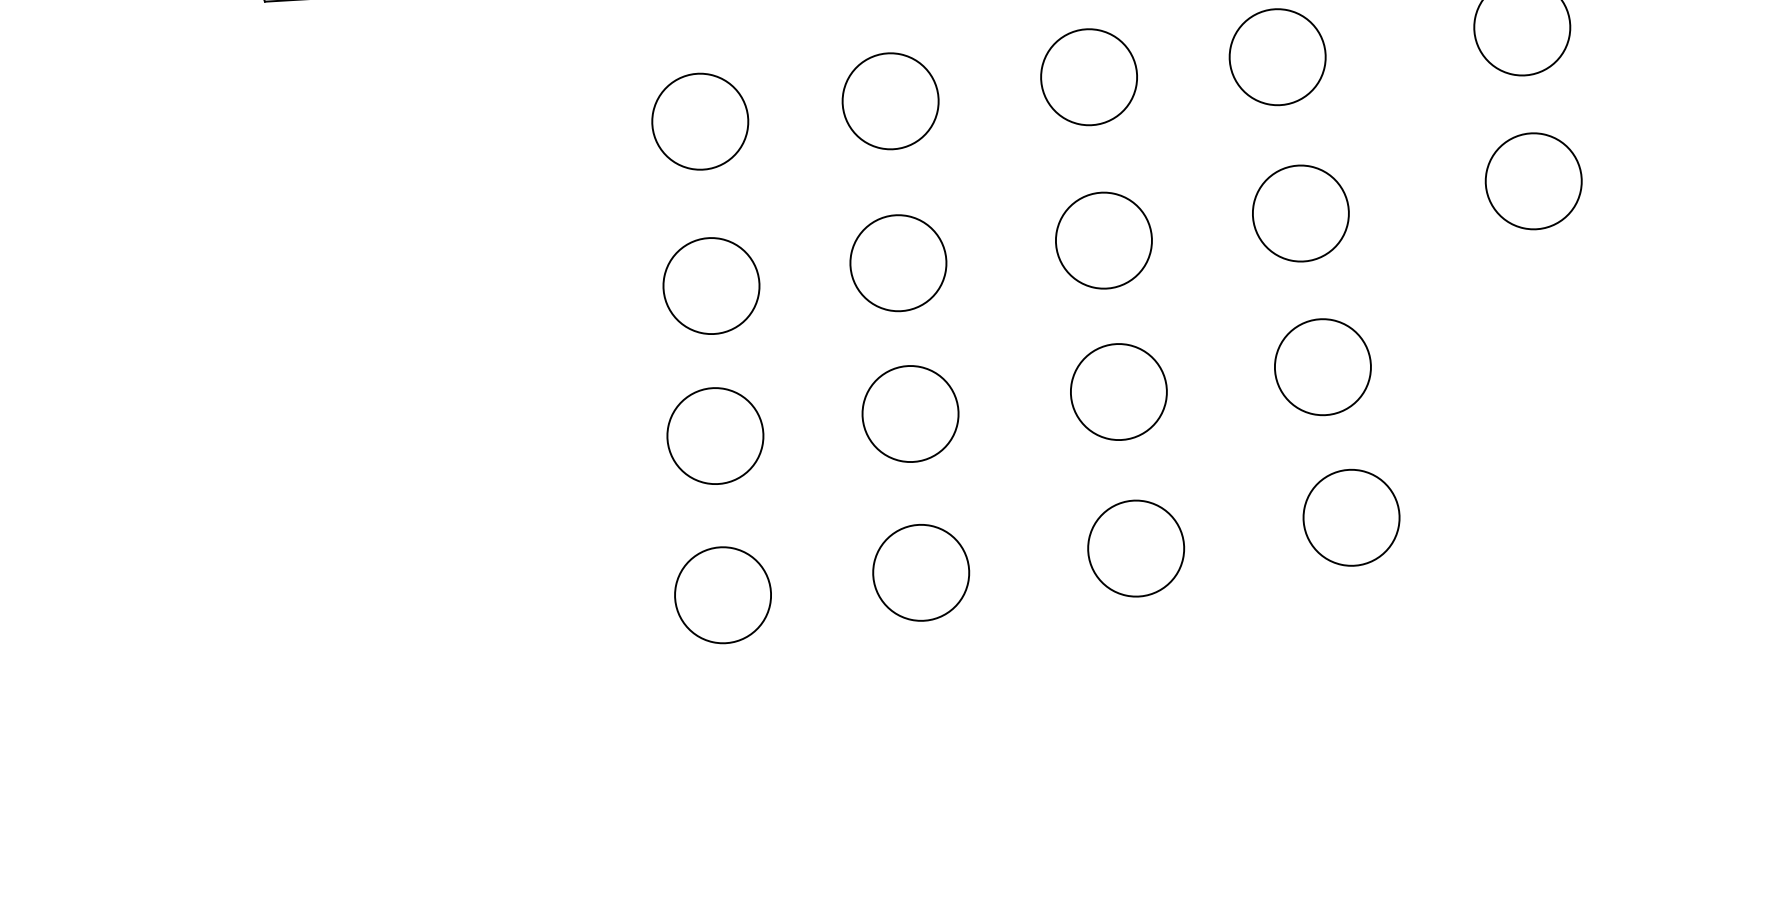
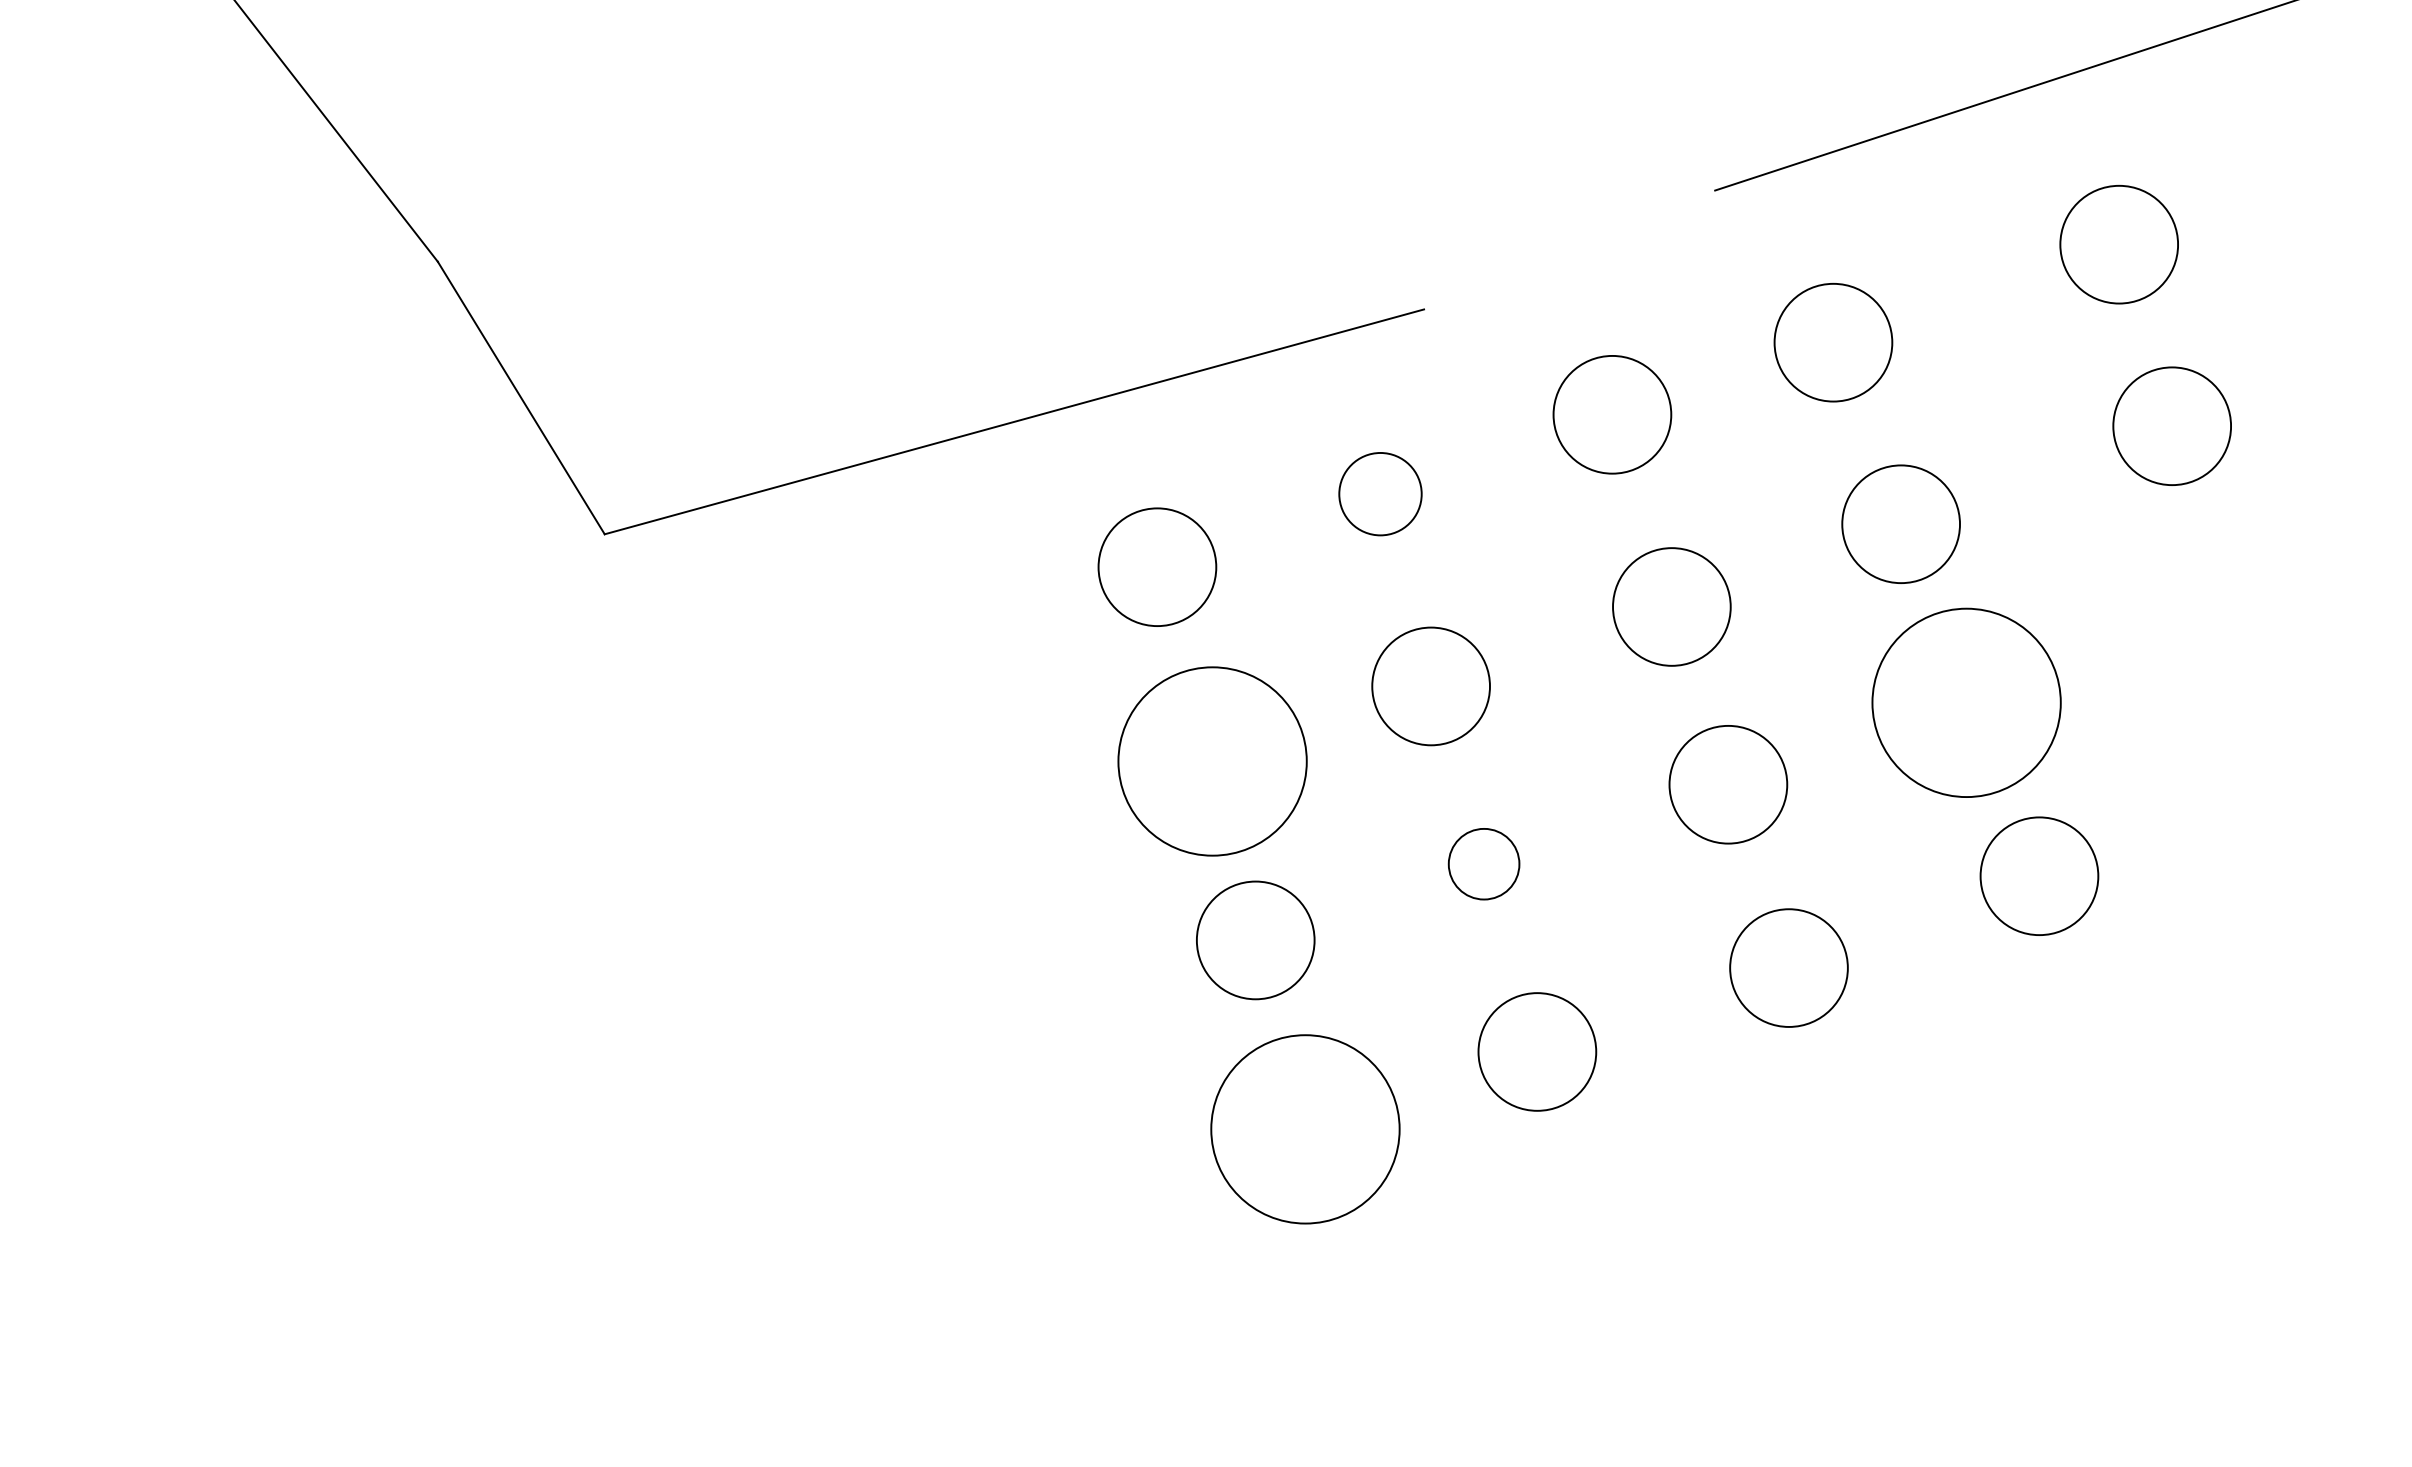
circle: (890, 100) -> (1380, 493), size x0.7
circle: (711, 286) -> (1212, 761), size x1.6
circle: (1322, 366) -> (1966, 702), size x1.6
circle: (910, 414) -> (1483, 864), size x0.6
circle: (723, 595) -> (1305, 1129), size x1.6

